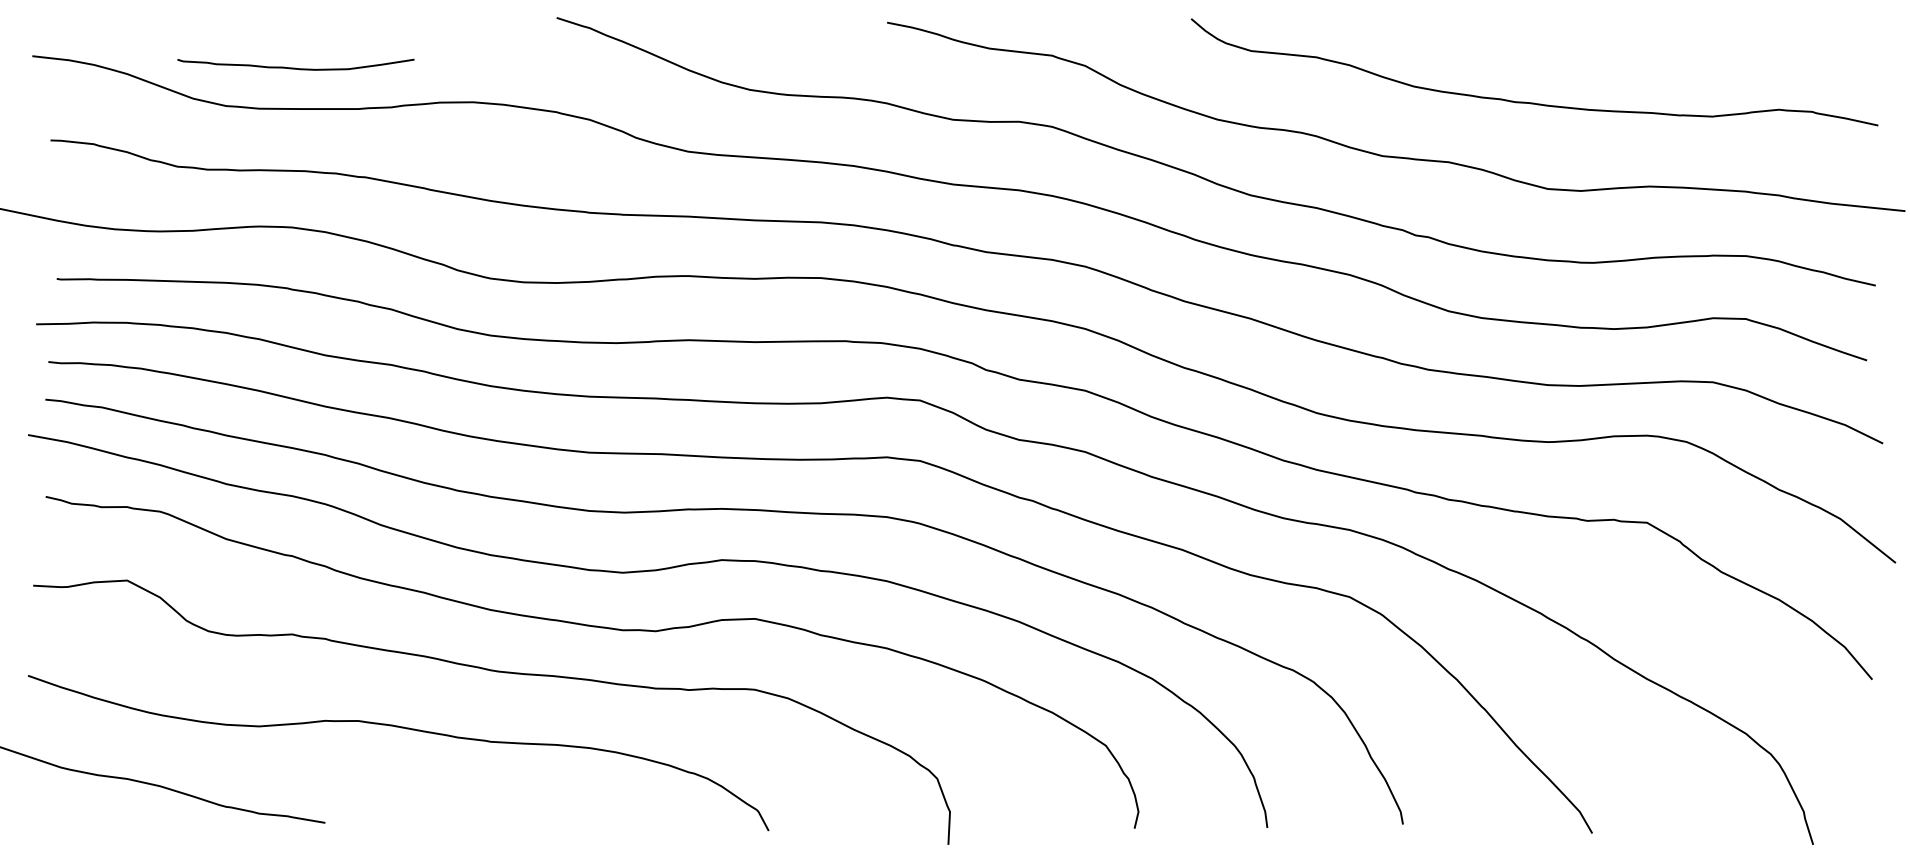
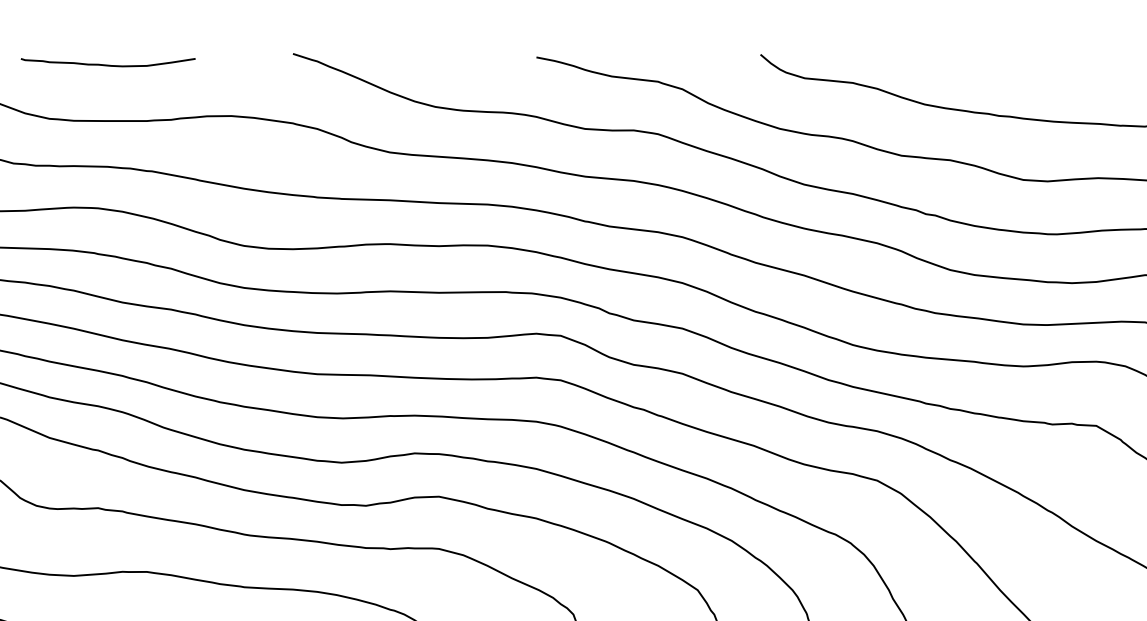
curve: (295, 67) -> (107, 64), moved

